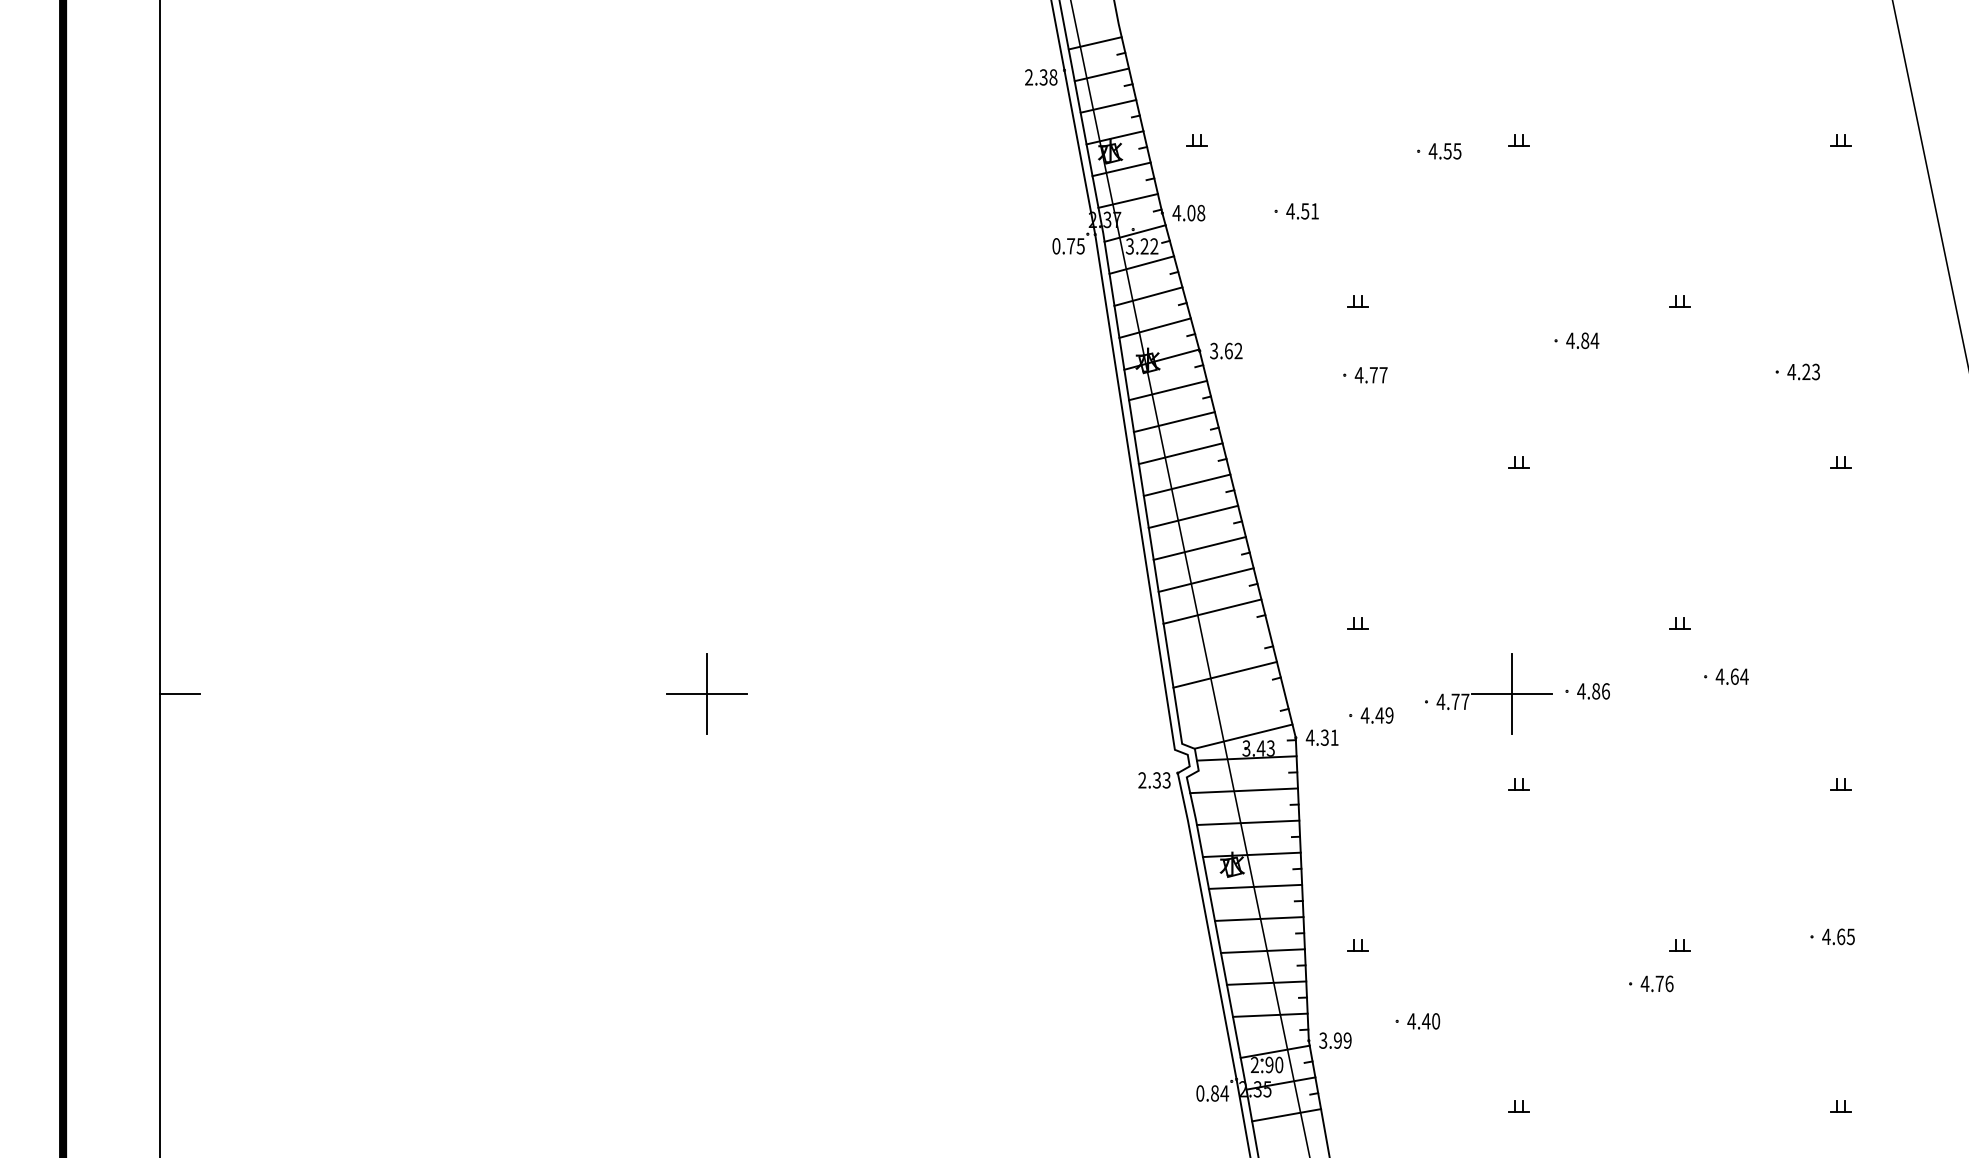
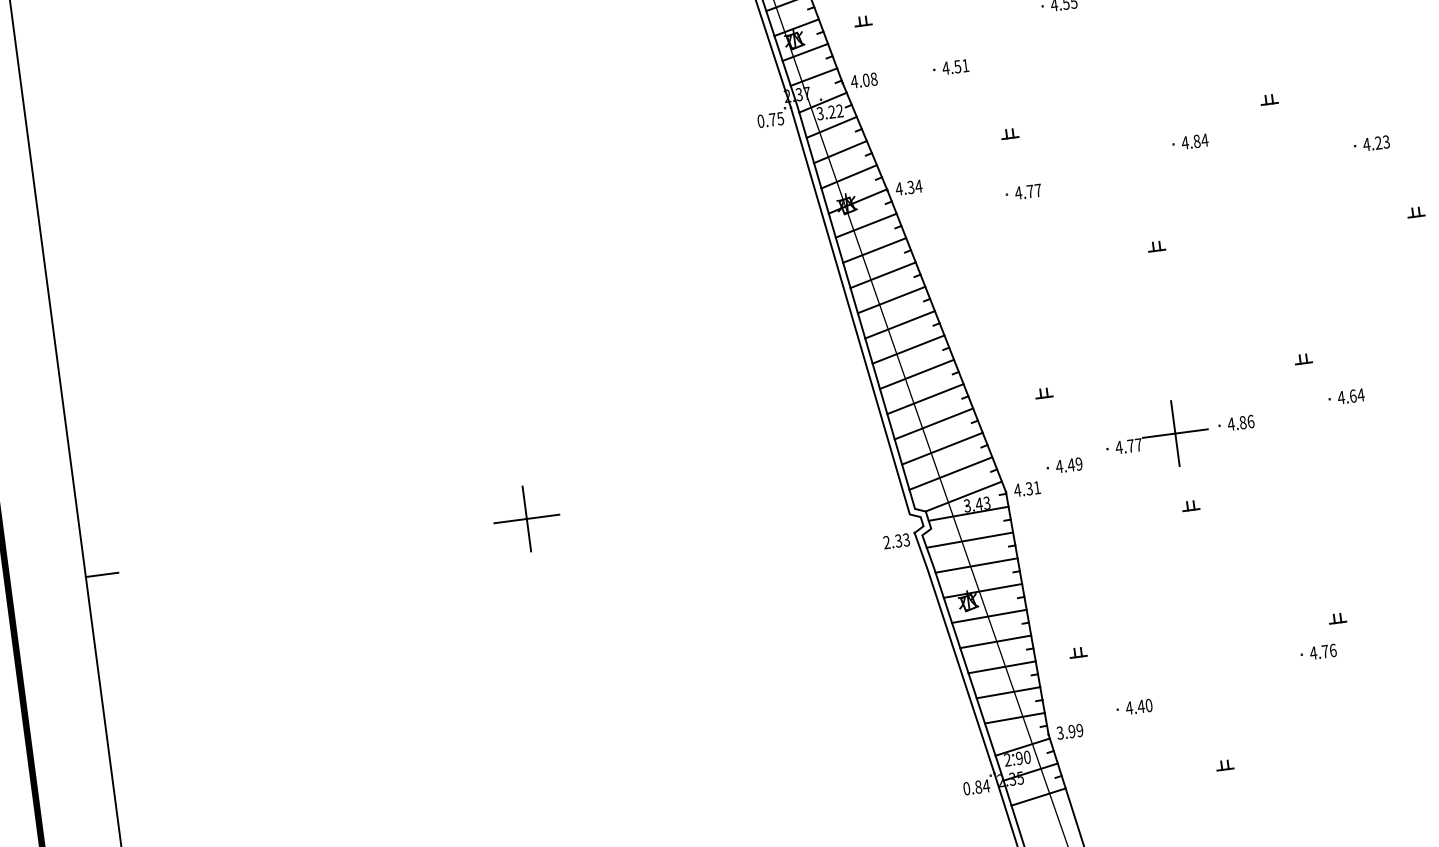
text: (1225, 350) -> (908, 187), 3.62 -> 4.34
line: (1218, 642) -> (933, 423), added
line: (1231, 706) -> (950, 473), added

